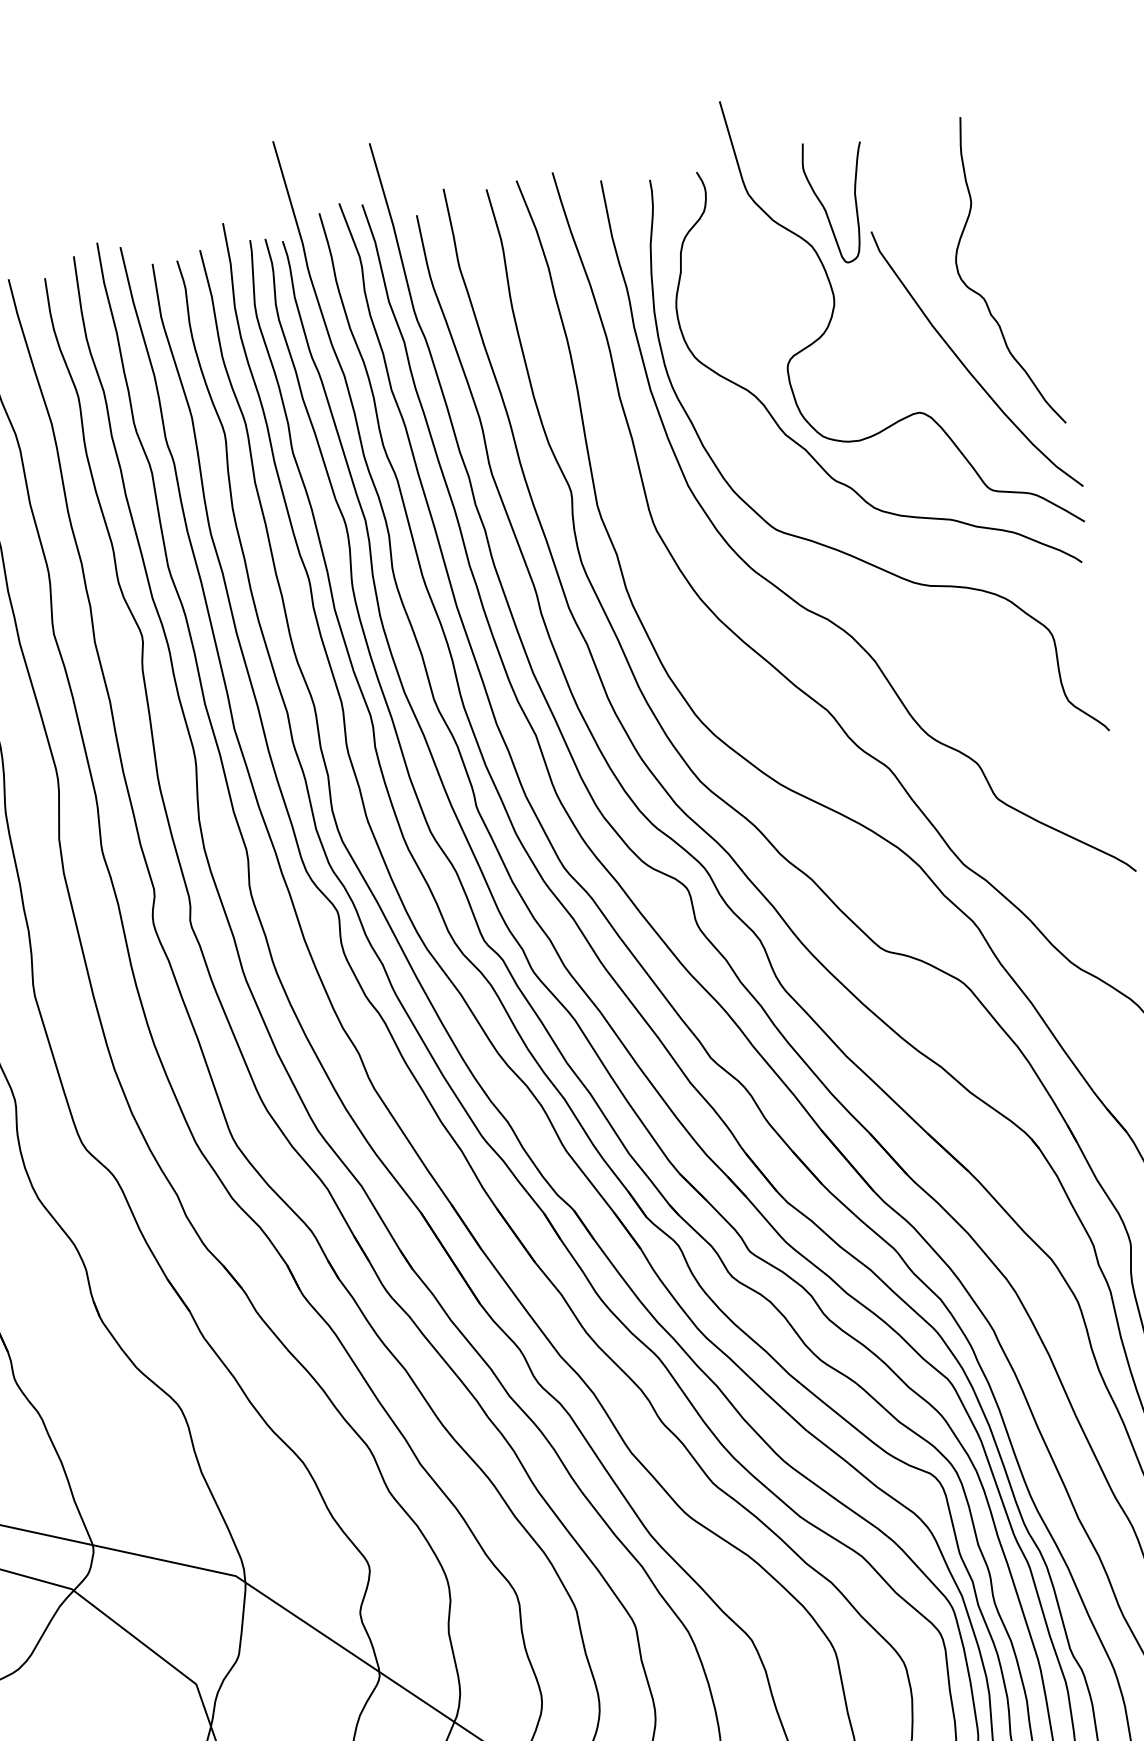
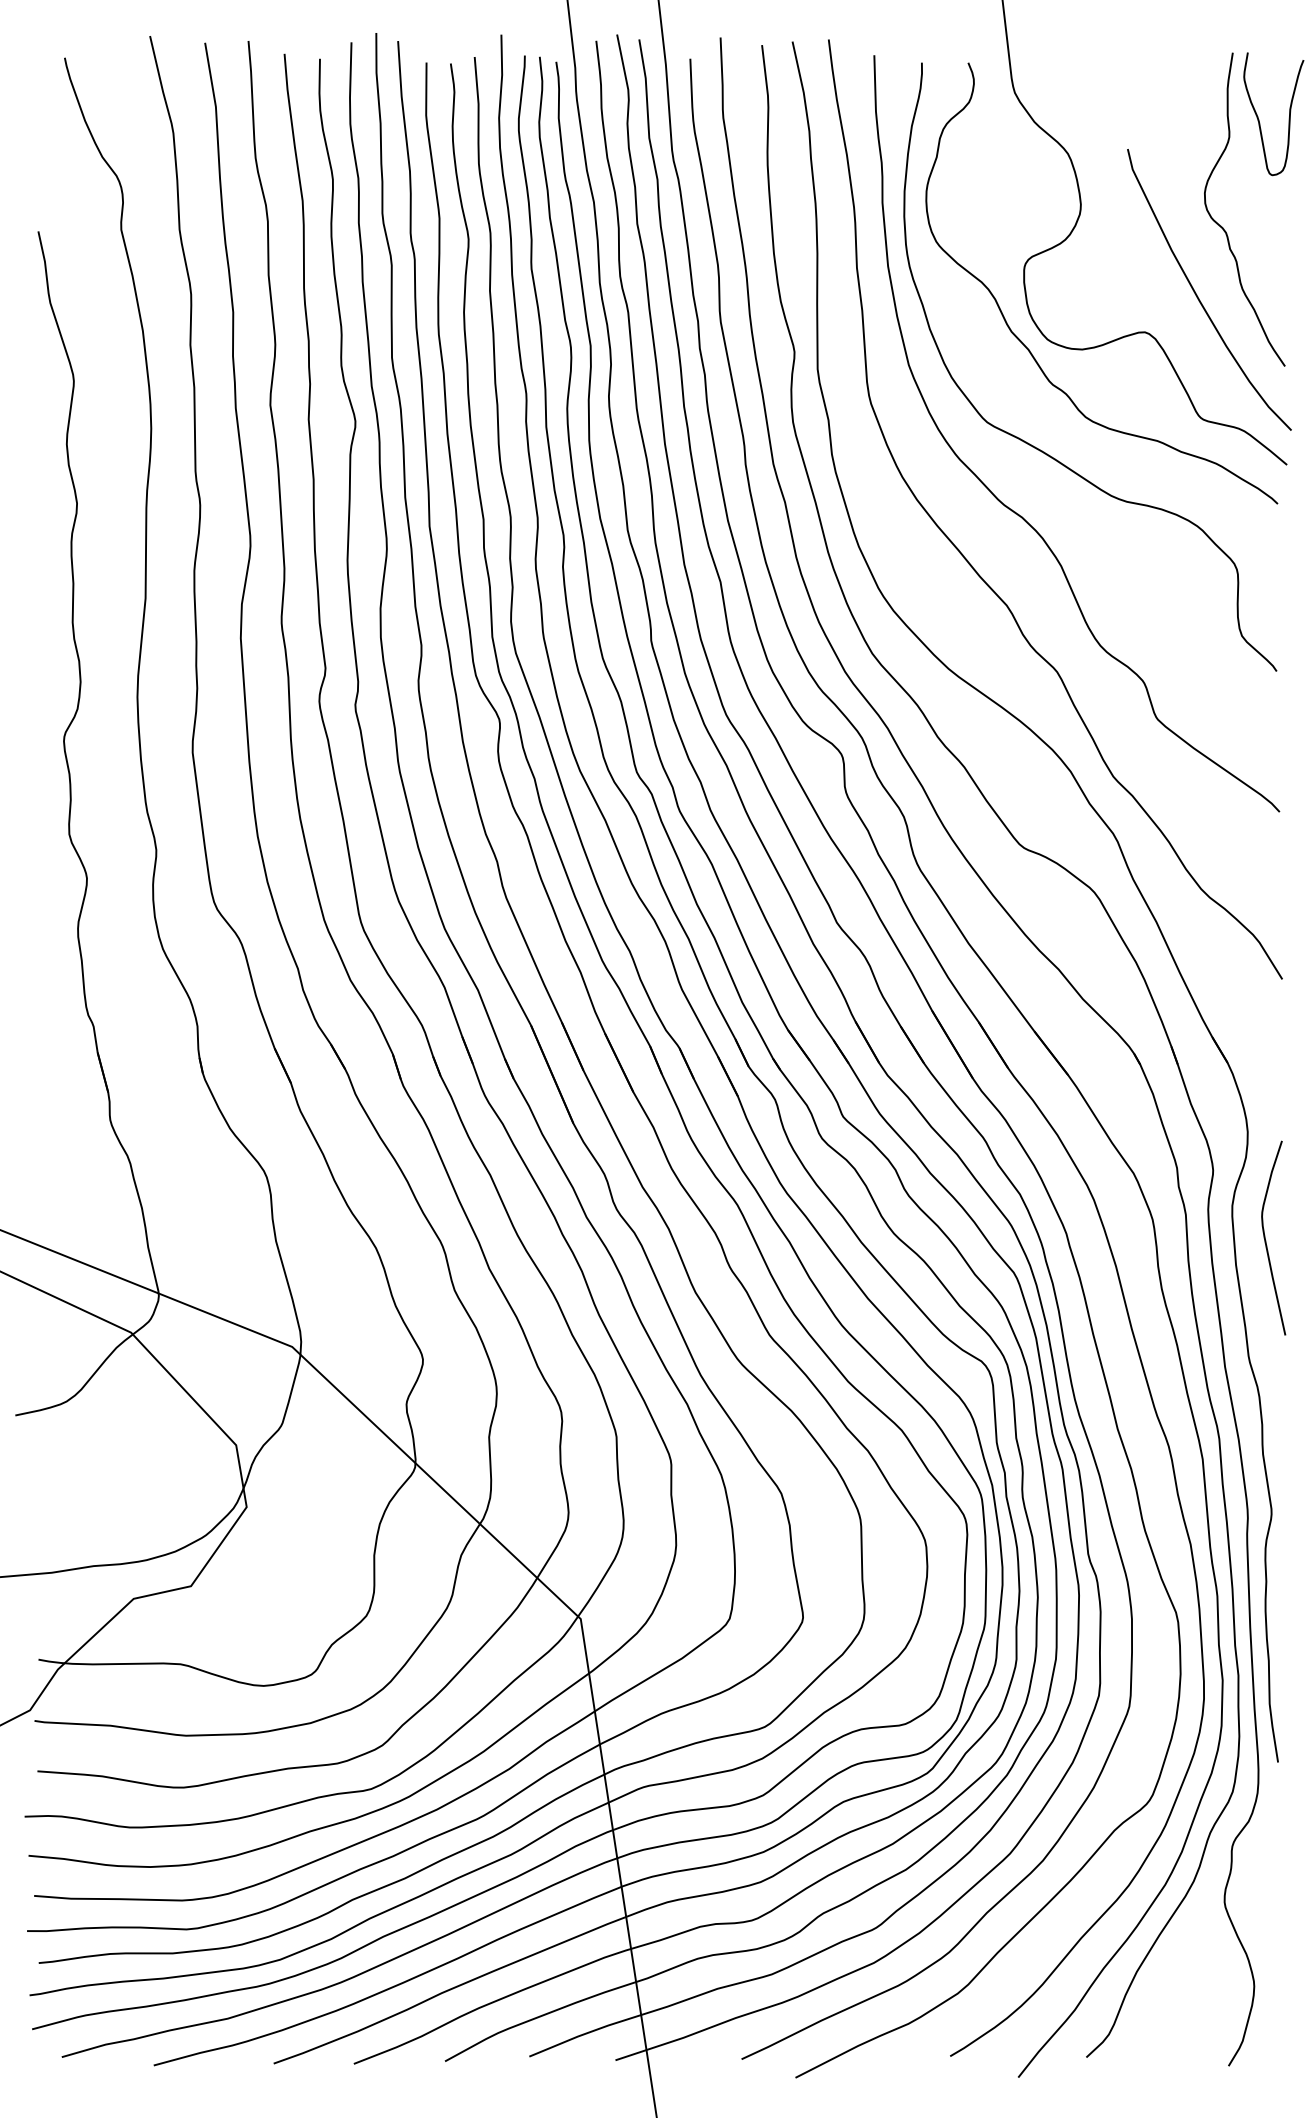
curve: (825, 208) -> (1259, 119), moved

